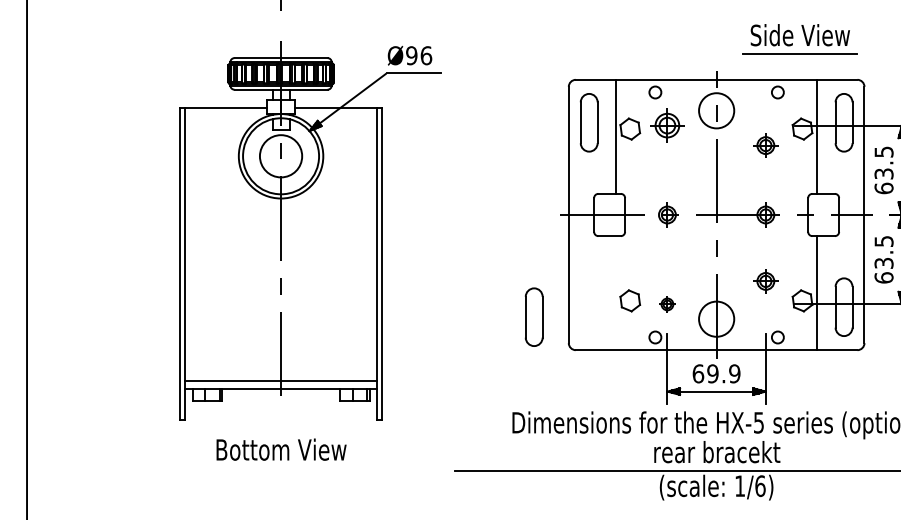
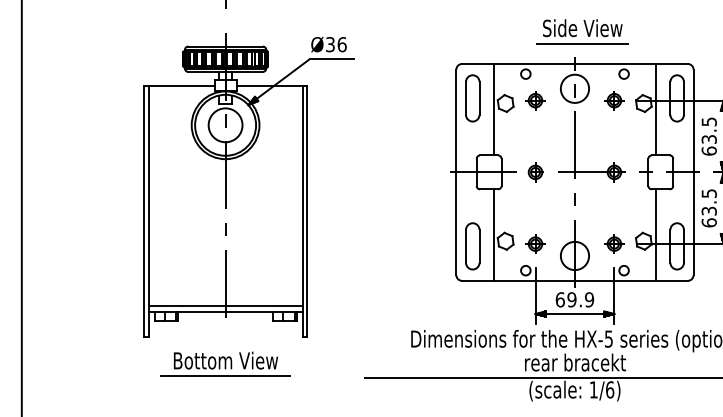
part: (799, 39) -> (582, 31), moved
text: (411, 55) -> (330, 44), Ø96 -> Ø36
part: (667, 125) -> (535, 100), size x0.71
part: (765, 145) -> (614, 100), moved
part: (765, 281) -> (614, 244), moved
line: (615, 293) -> (493, 235), added
part: (667, 304) -> (535, 244), size x1.43
part: (533, 316) -> (472, 245), moved
line: (280, 468) -> (225, 375), added

